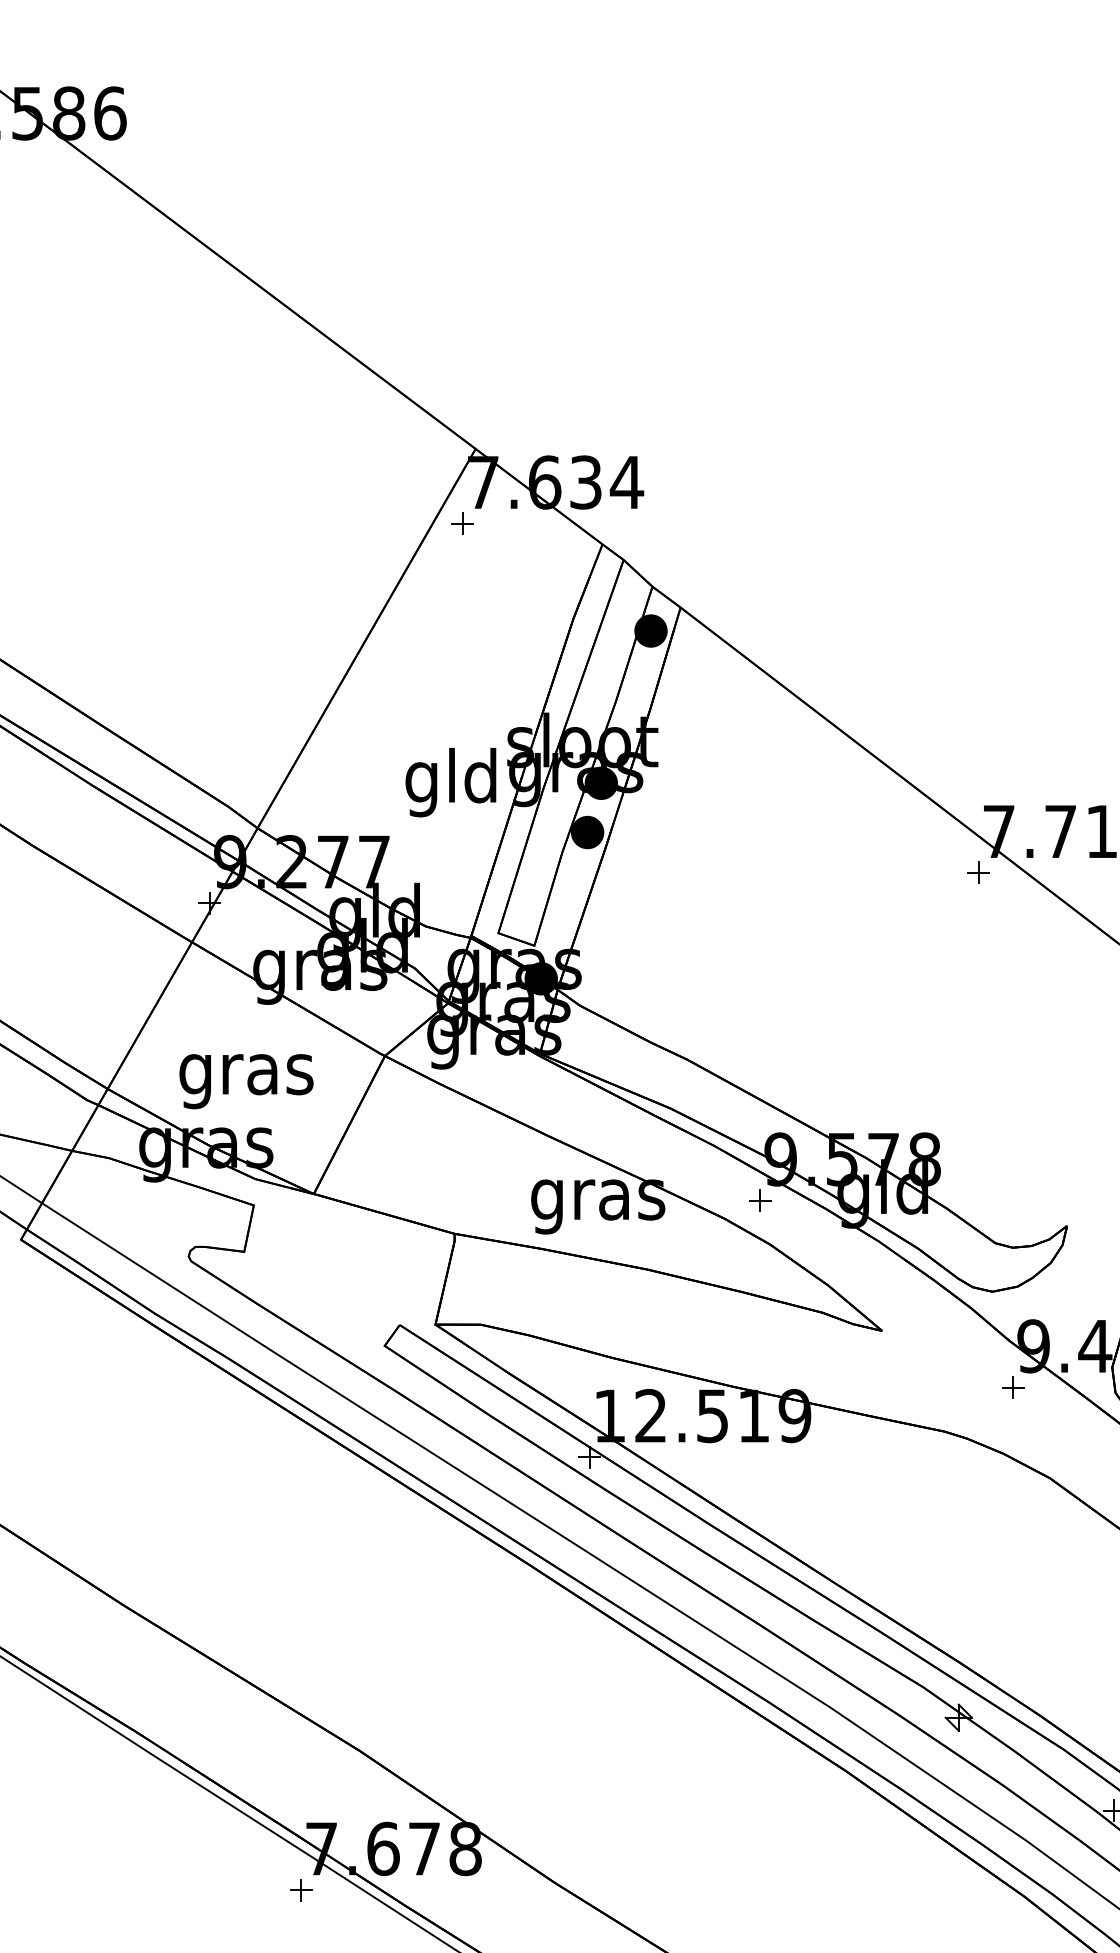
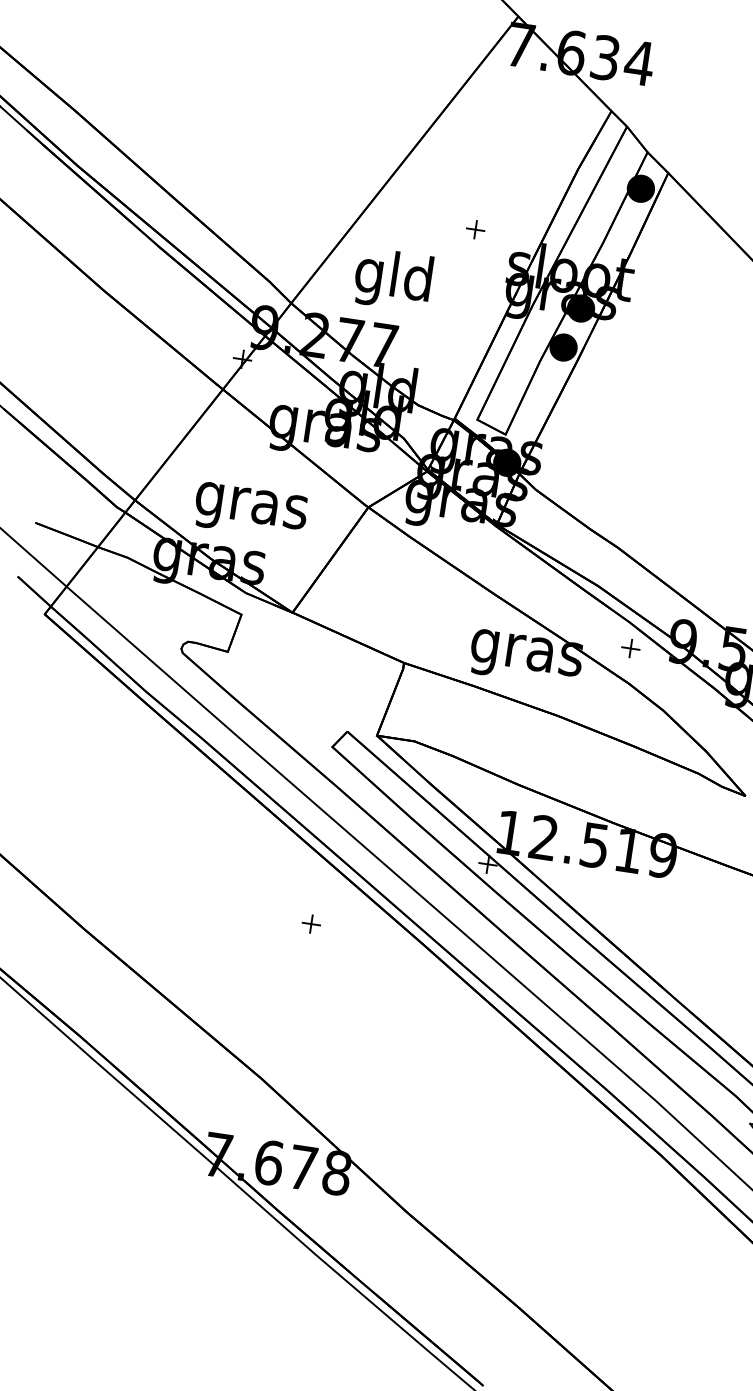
part: (462, 523) -> (475, 229), moved
text: (450, 782) -> (392, 279), moved
part: (760, 1200) -> (630, 648), moved
part: (301, 1890) -> (311, 924), moved

